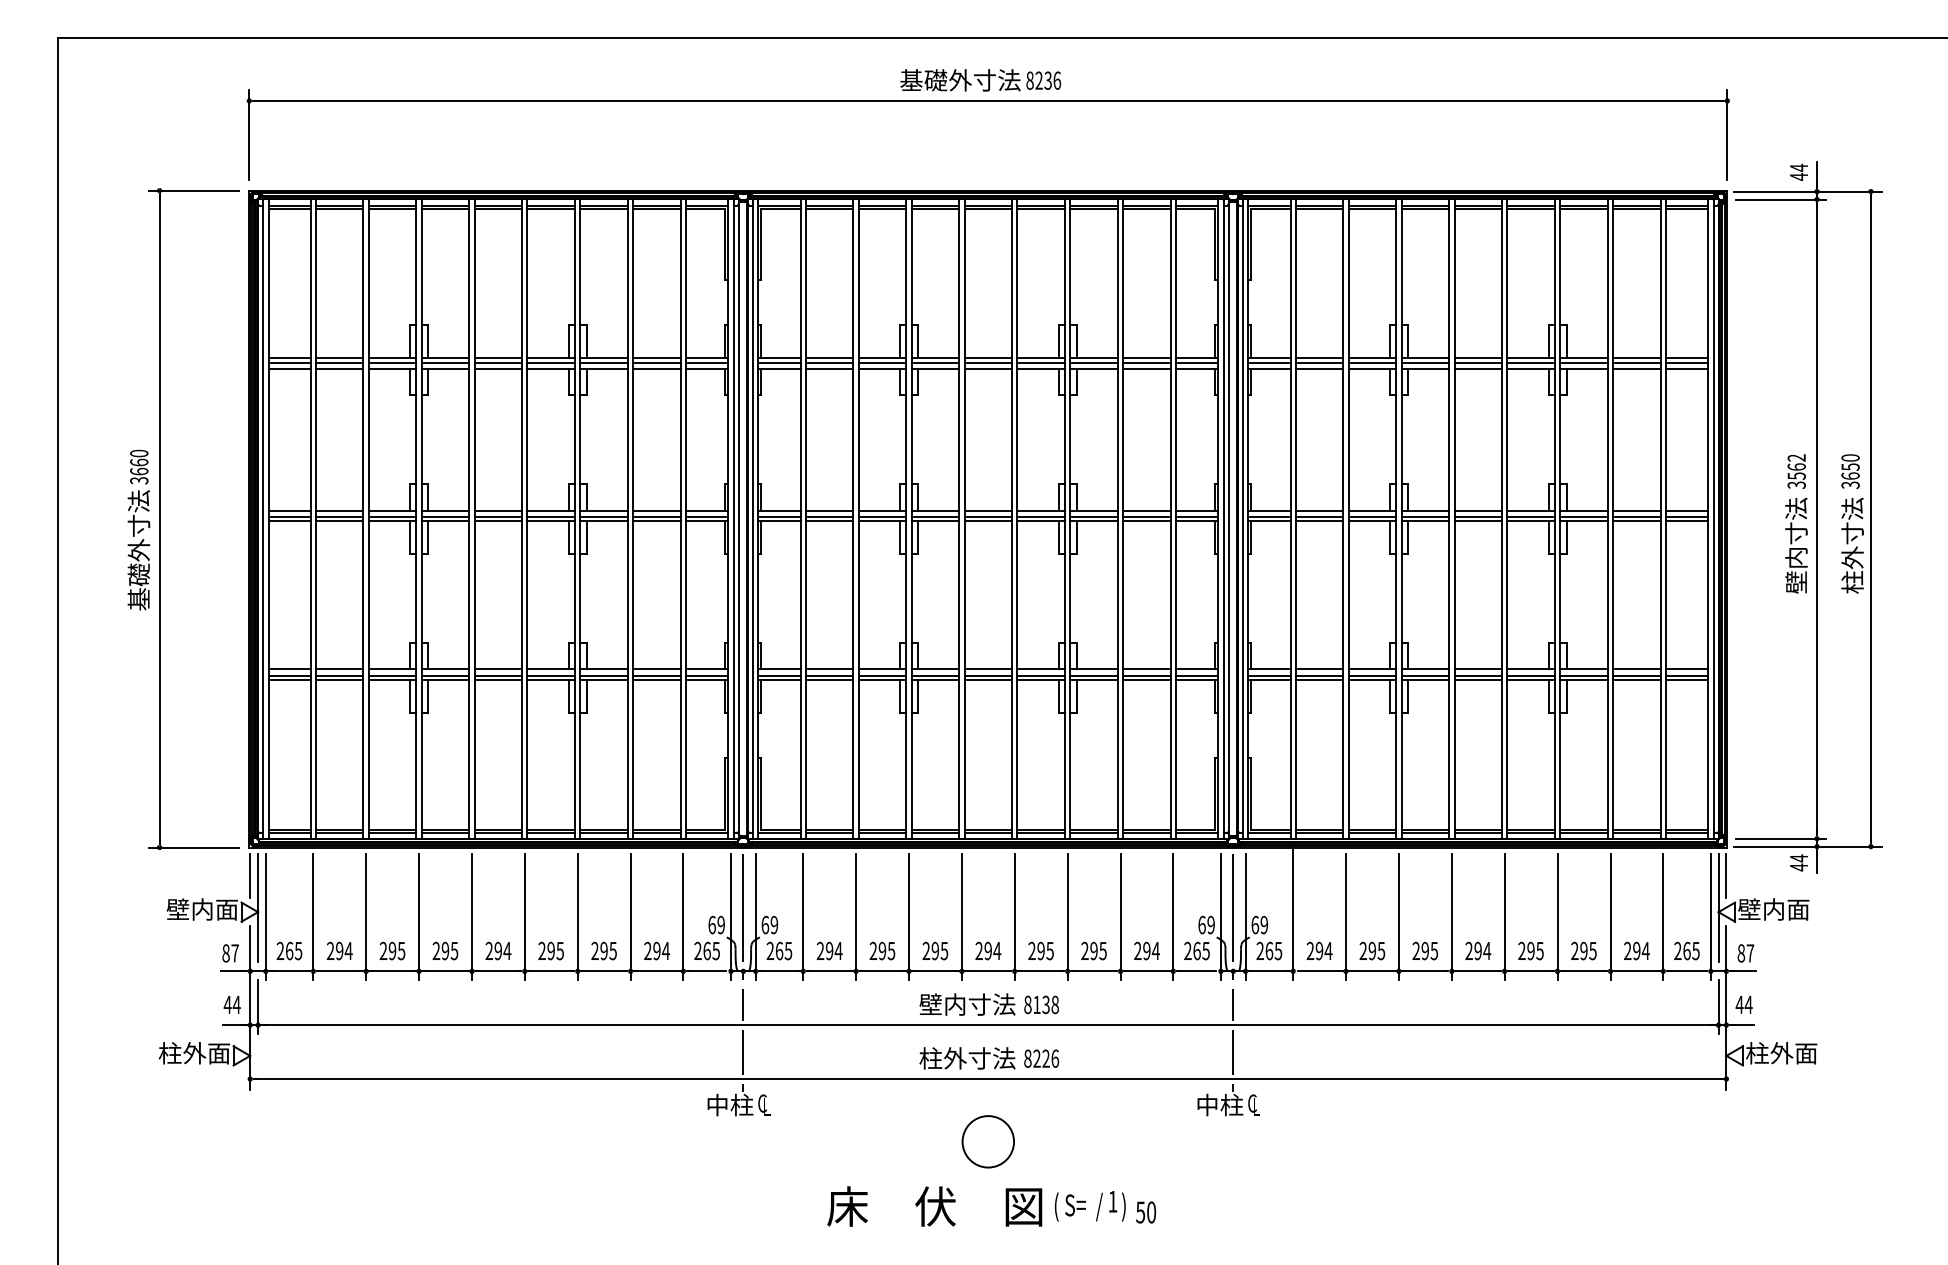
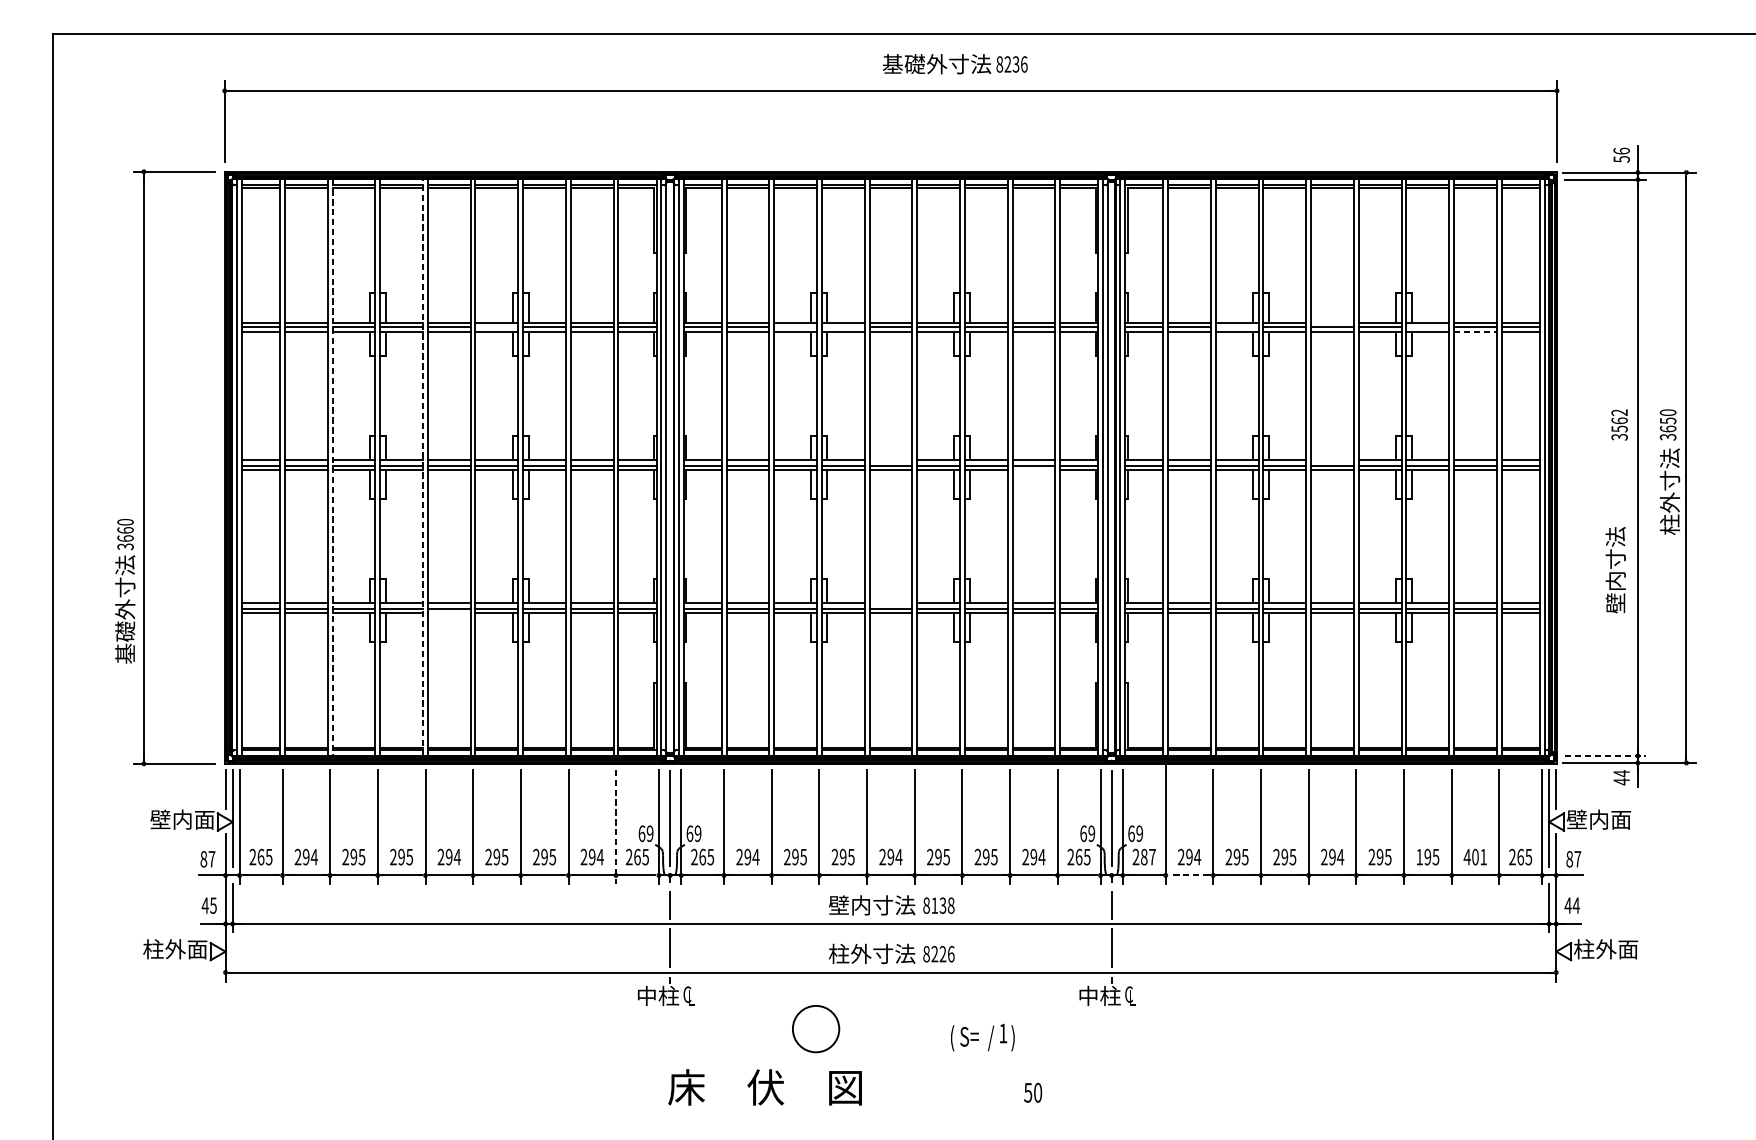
text: (980, 80) -> (955, 64), moved
text: (1798, 172) -> (1621, 155), 44 -> 56
line: (1477, 358) -> (1331, 323), removed
line: (551, 362) -> (497, 326), removed
line: (882, 362) -> (795, 326), removed
line: (935, 362) -> (843, 326), removed
line: (1372, 362) -> (1237, 326), removed
line: (1583, 362) -> (1427, 326), removed
line: (1636, 369) -> (1475, 332), solid -> dashed
line: (988, 510) -> (891, 460), removed
line: (1477, 510) -> (1331, 460), removed
line: (368, 519) -> (332, 468), solid -> dashed
line: (469, 519) -> (423, 468), solid -> dashed
line: (1146, 521) -> (1033, 469), removed
text: (138, 529) -> (124, 590), moved
text: (1796, 545) -> (1615, 570), moved
line: (988, 669) -> (891, 603), removed
line: (498, 680) -> (449, 613), removed
line: (1781, 838) -> (1605, 755), solid -> dashed
line: (683, 917) -> (616, 826), solid -> dashed
text: (1273, 950) -> (1147, 856), 265 -> 287
text: (1574, 950) -> (1419, 856), 295 -> 195
text: (1636, 950) -> (1475, 856), 294 -> 401
line: (1319, 971) -> (1189, 875), solid -> dashed
text: (236, 1005) -> (213, 906), 44 -> 45
circle: (987, 1141) -> (815, 1028), moved
text: (934, 1206) -> (764, 1087), moved
text: (1090, 1206) -> (983, 1037), moved

